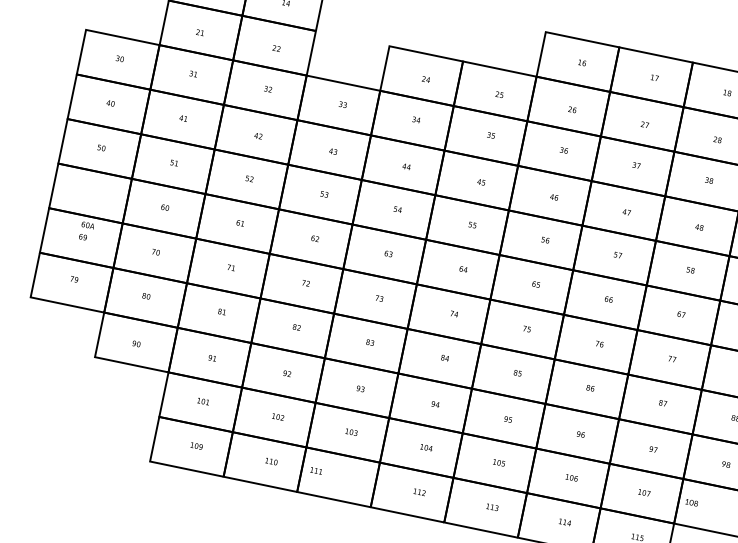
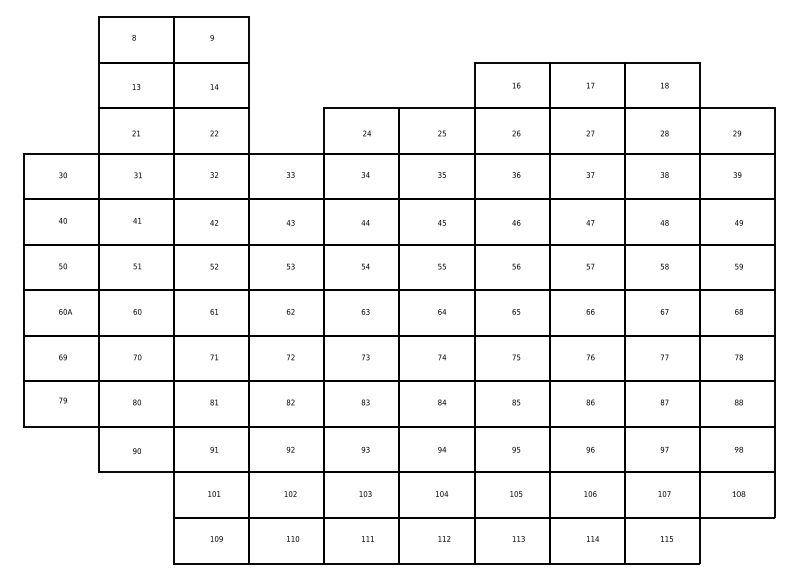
text: (88, 225) -> (65, 311), moved
text: (316, 470) -> (367, 538), moved
text: (691, 502) -> (738, 493), moved

